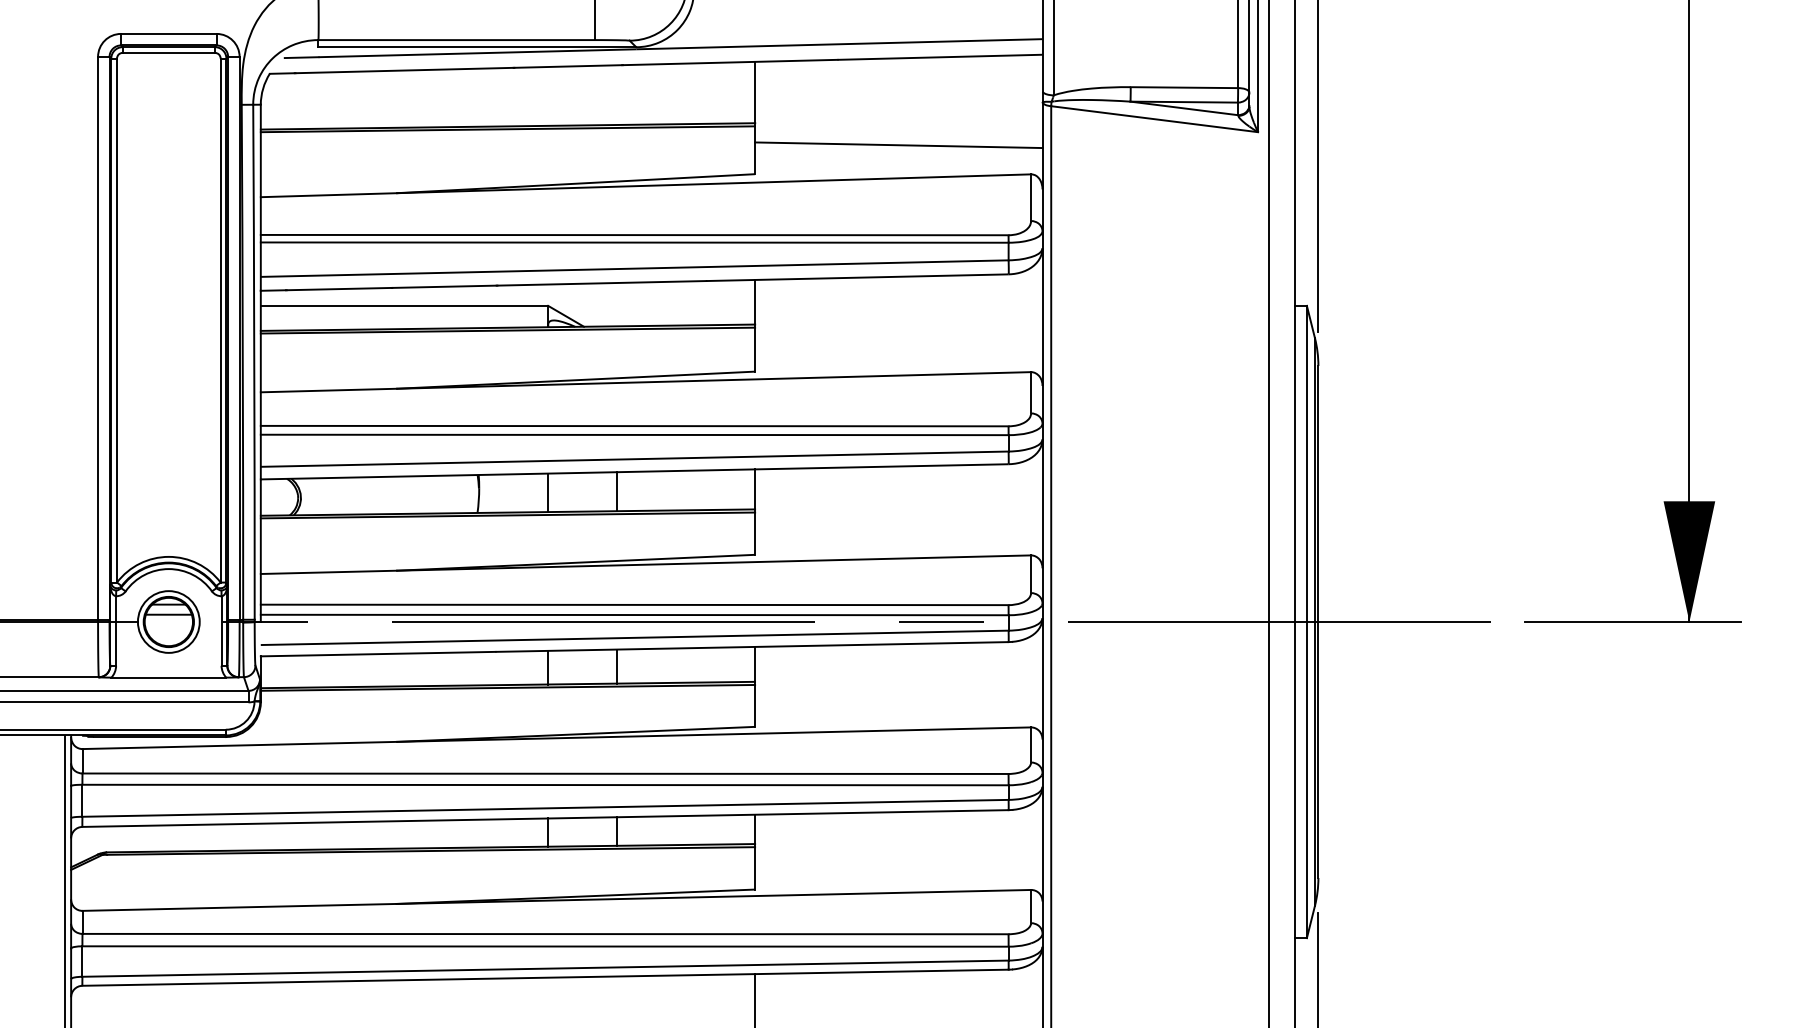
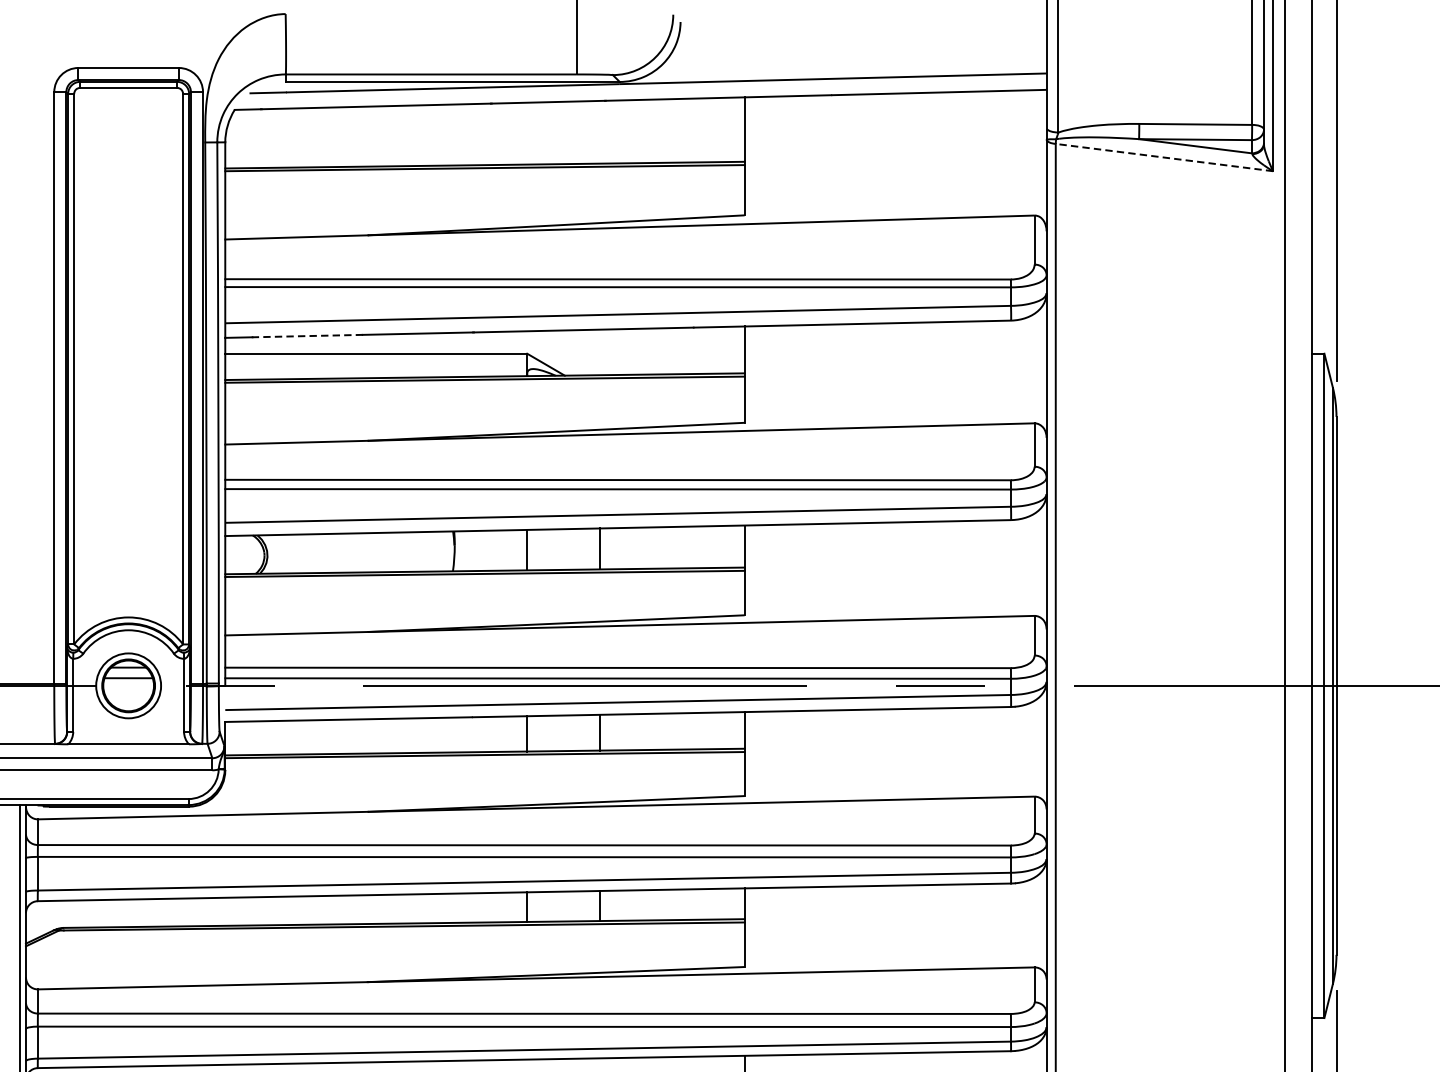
line: (1154, 119) -> (1164, 157), solid -> dashed
line: (898, 145) -> (895, 185), removed
line: (339, 289) -> (307, 336), solid -> dashed

